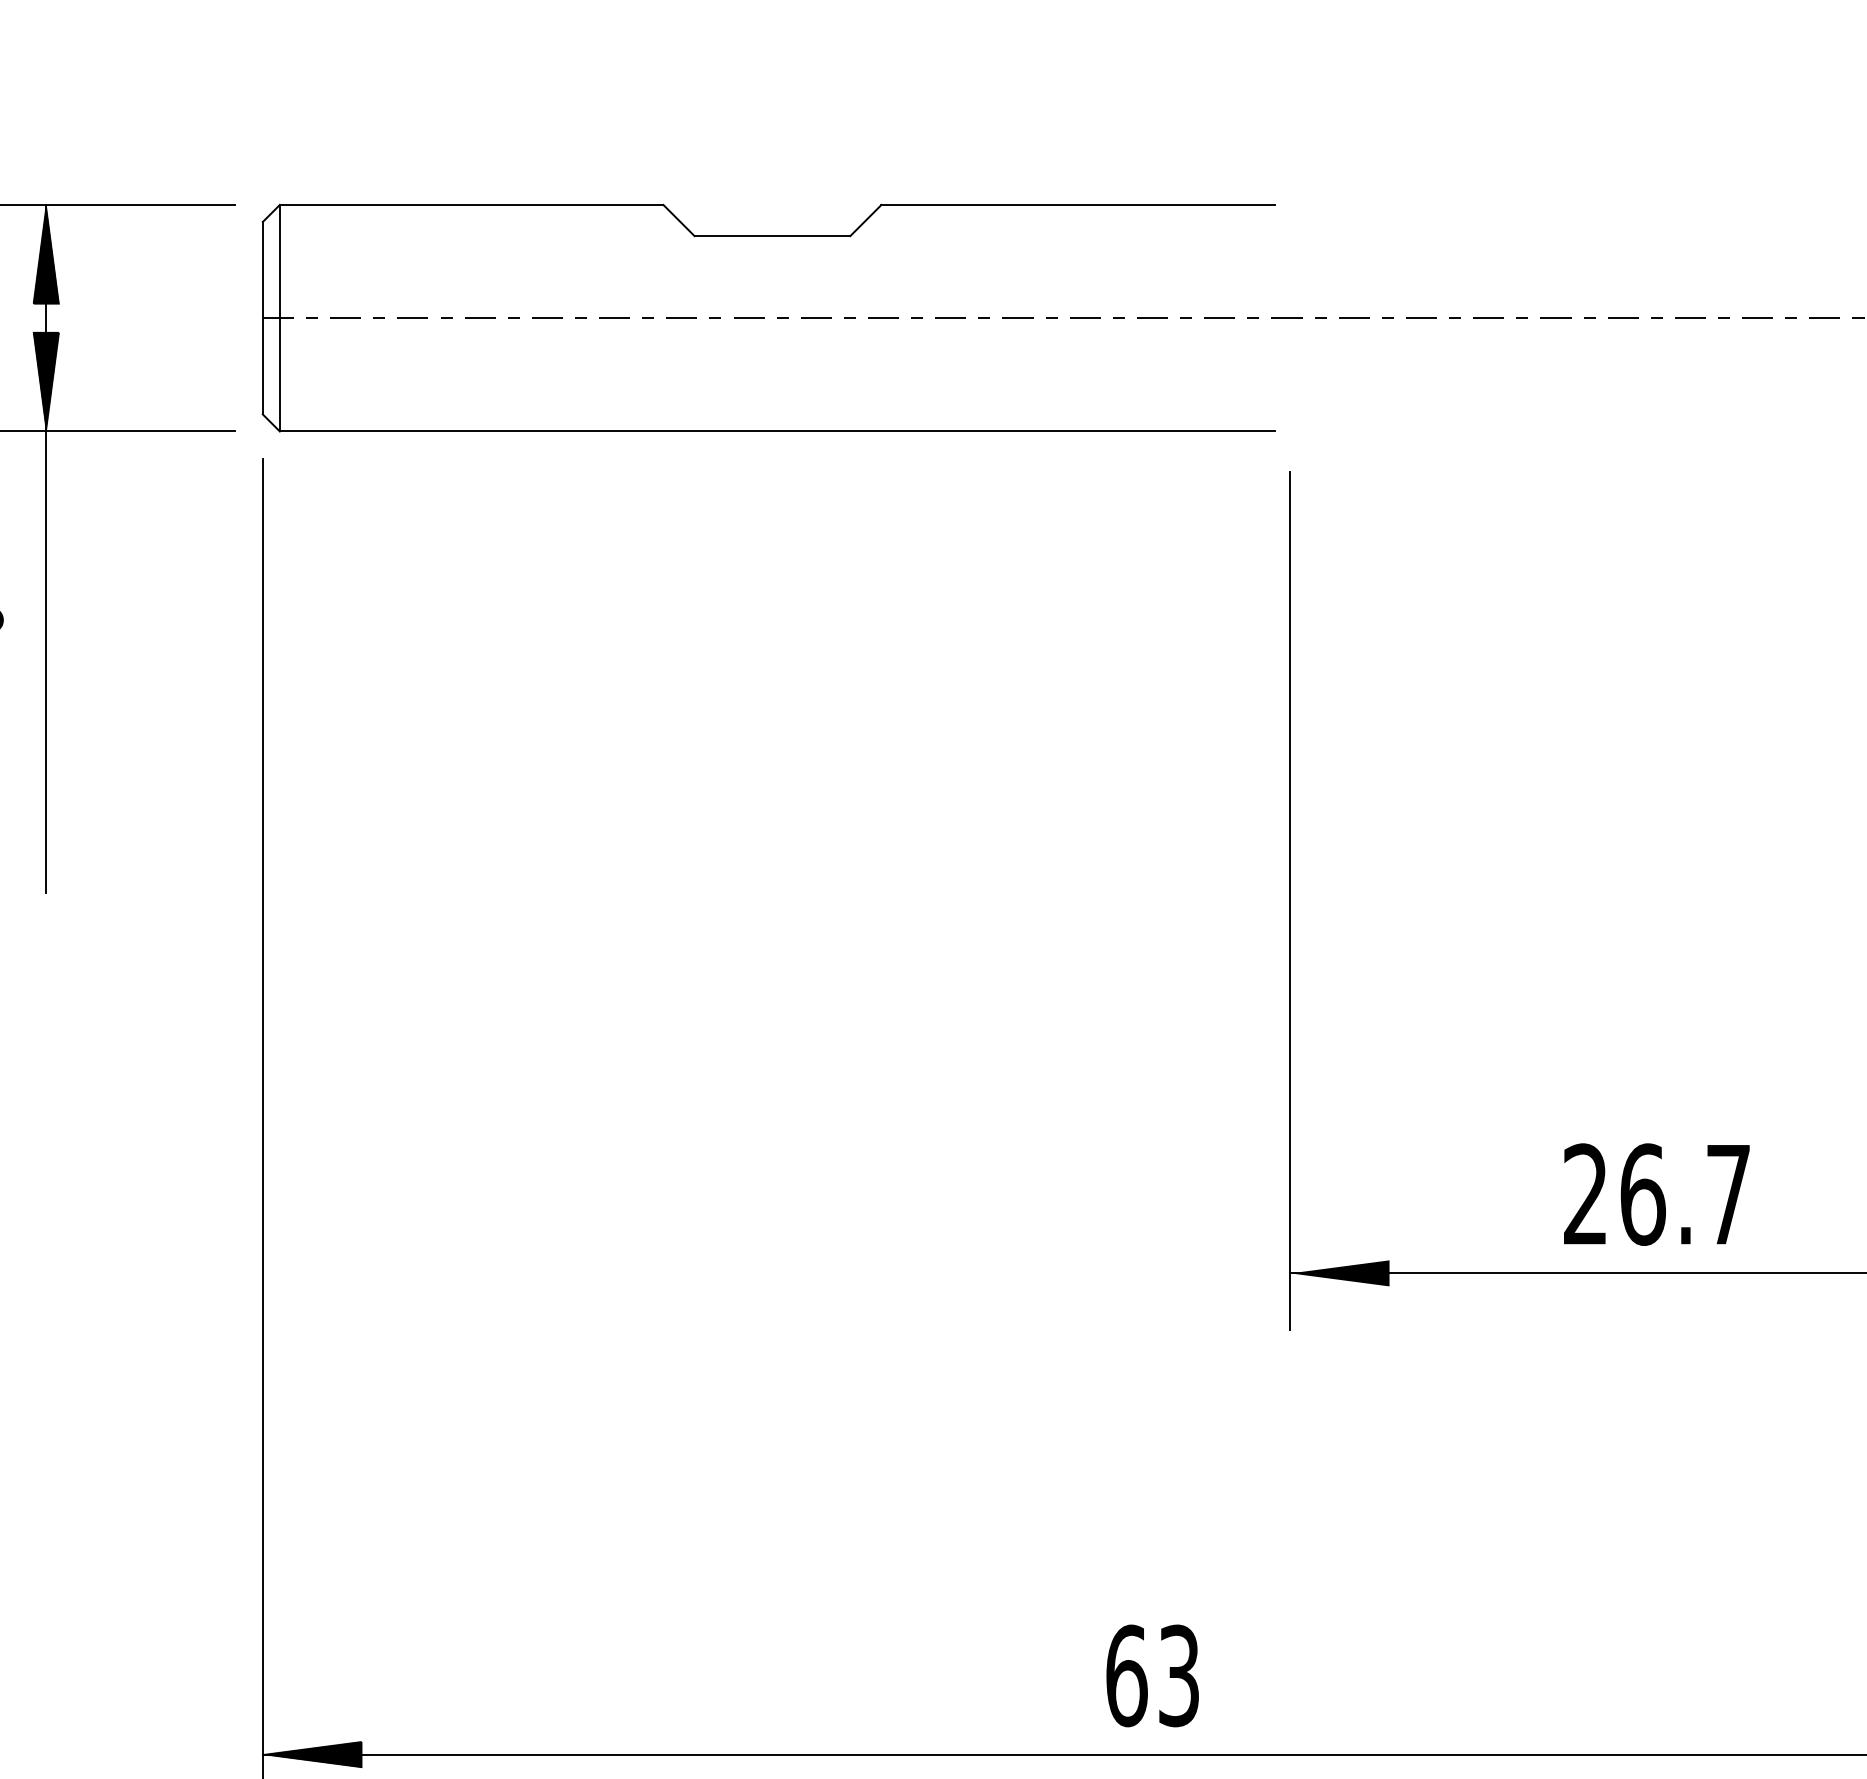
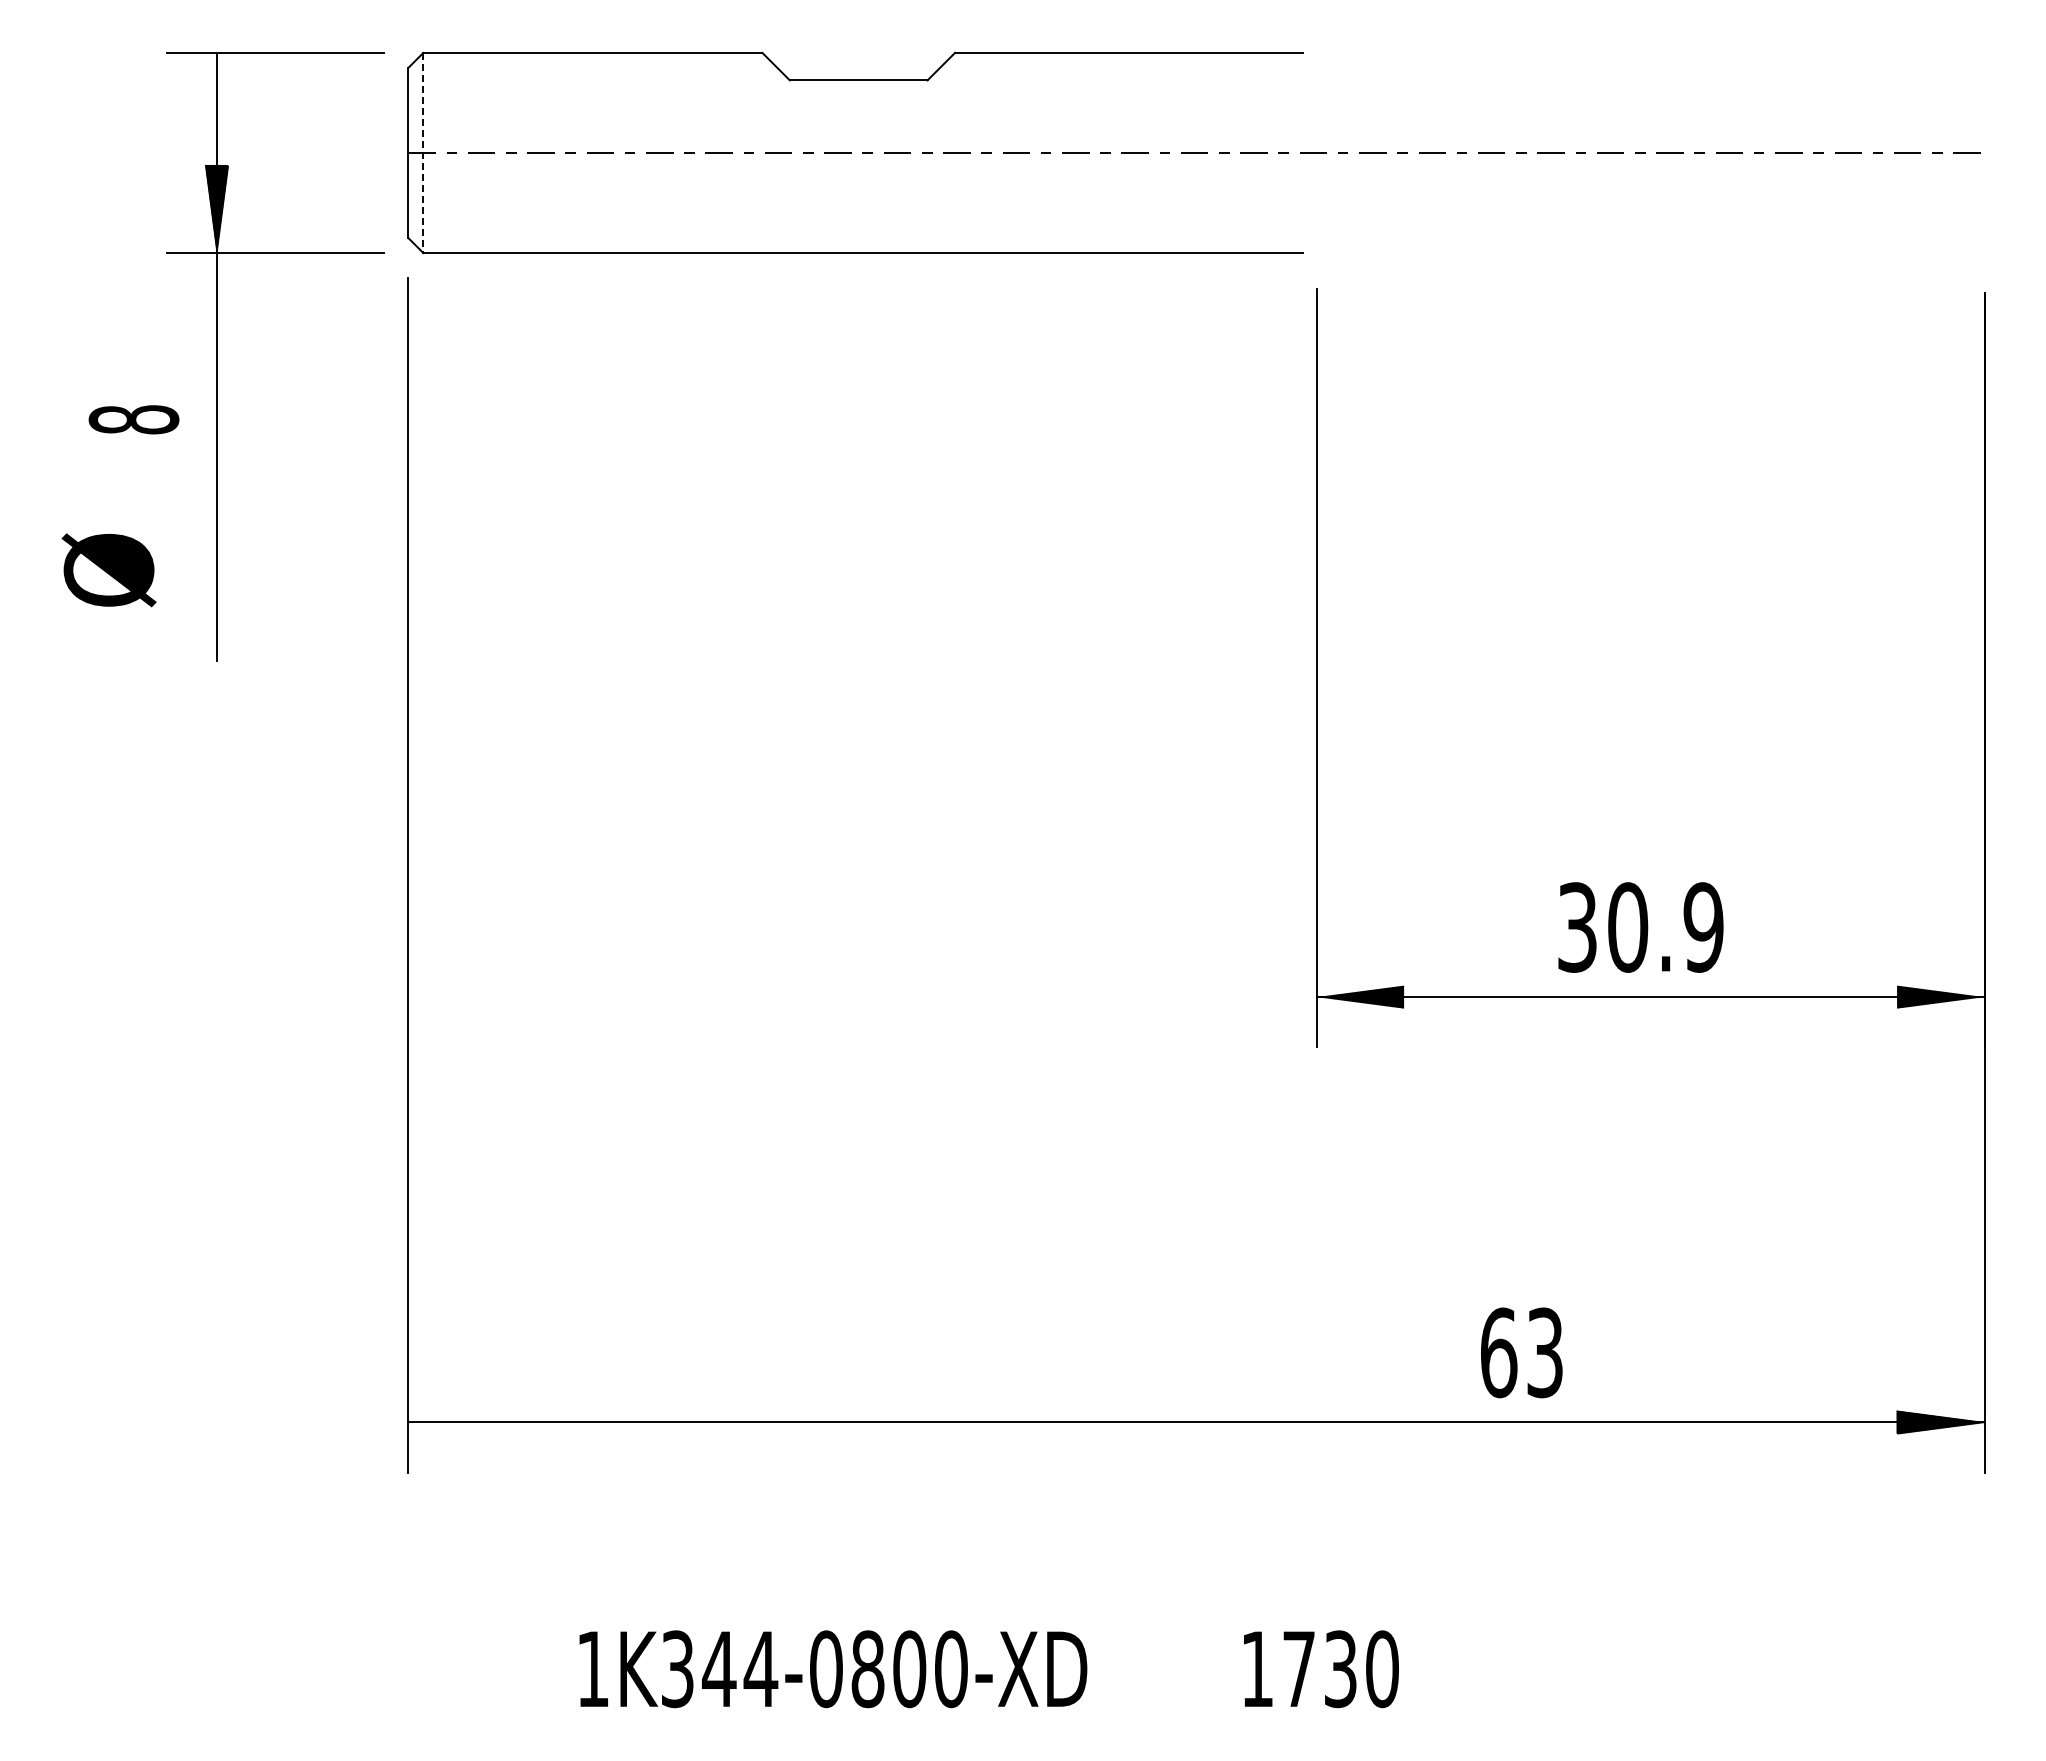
hatch: (45, 254) -> (216, 96), removed
line: (279, 318) -> (423, 153), solid -> dashed
text: (1657, 1194) -> (1640, 927), 26.7 -> 30.9
text: (1152, 1675) -> (1521, 1352), moved
hatch: (311, 1754) -> (451, 1422), removed

